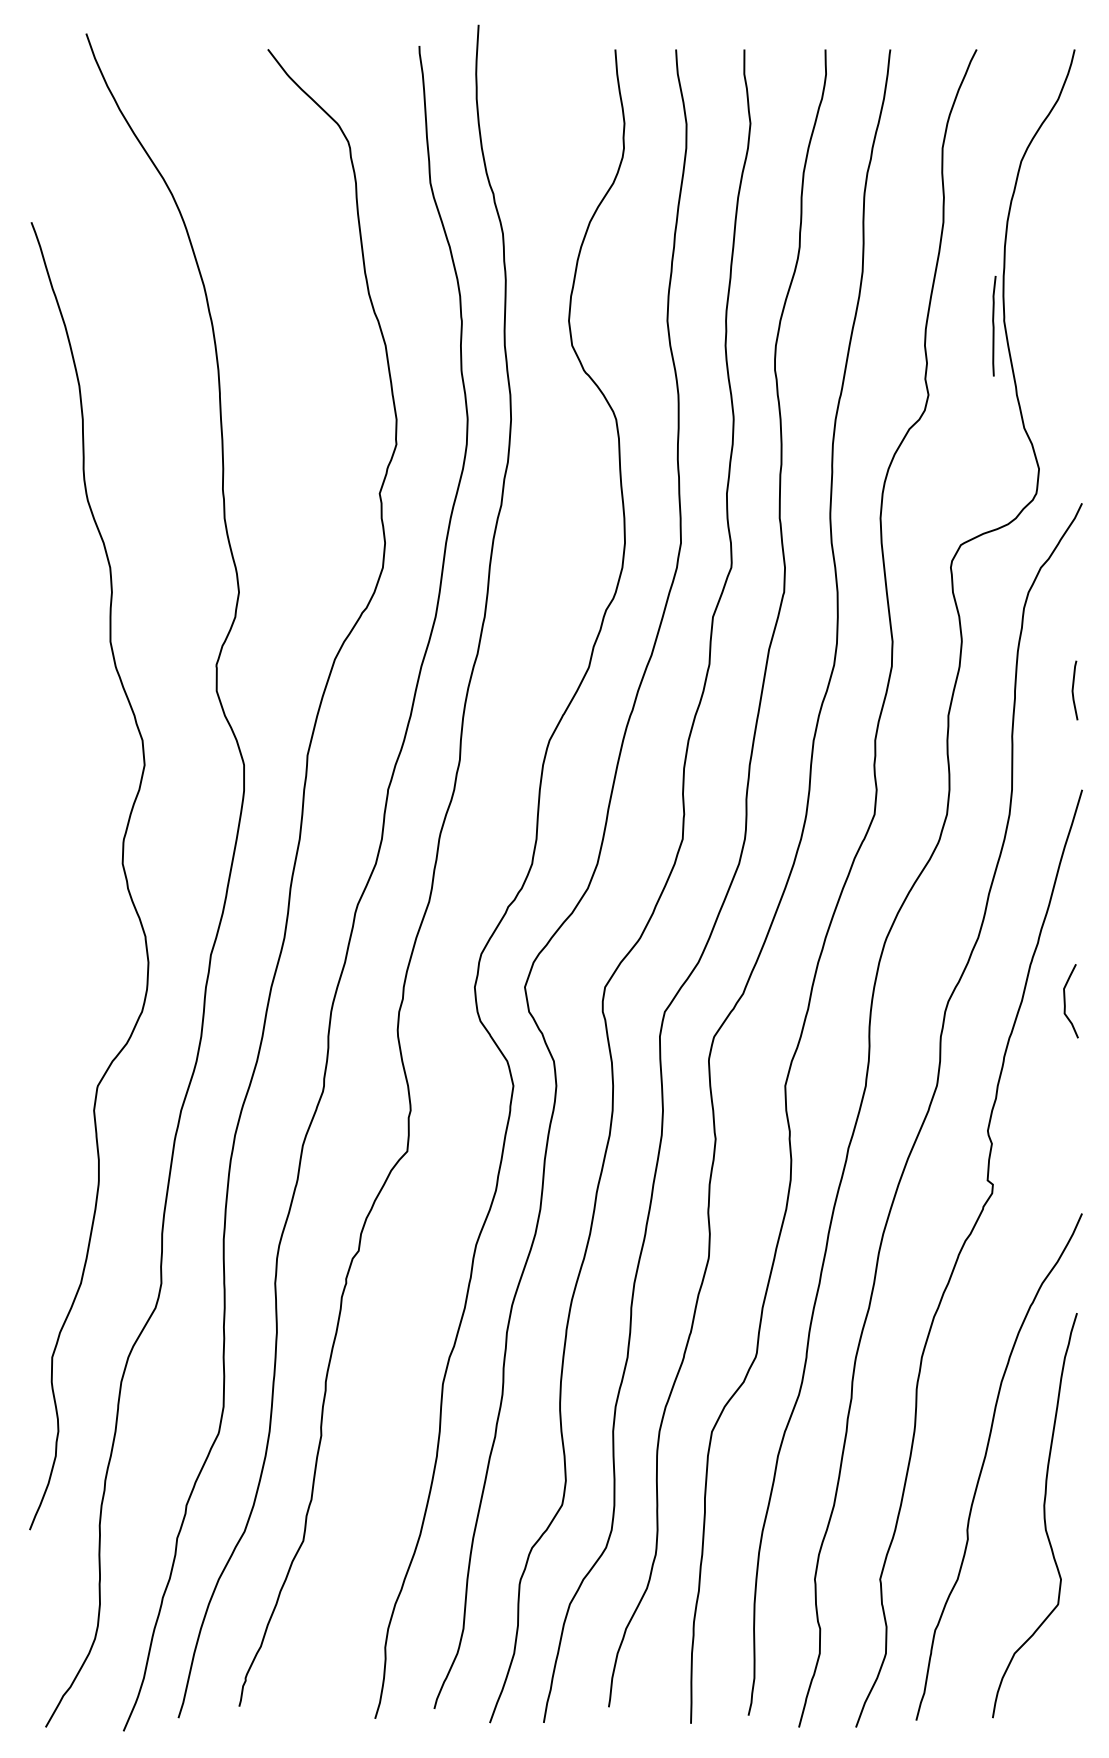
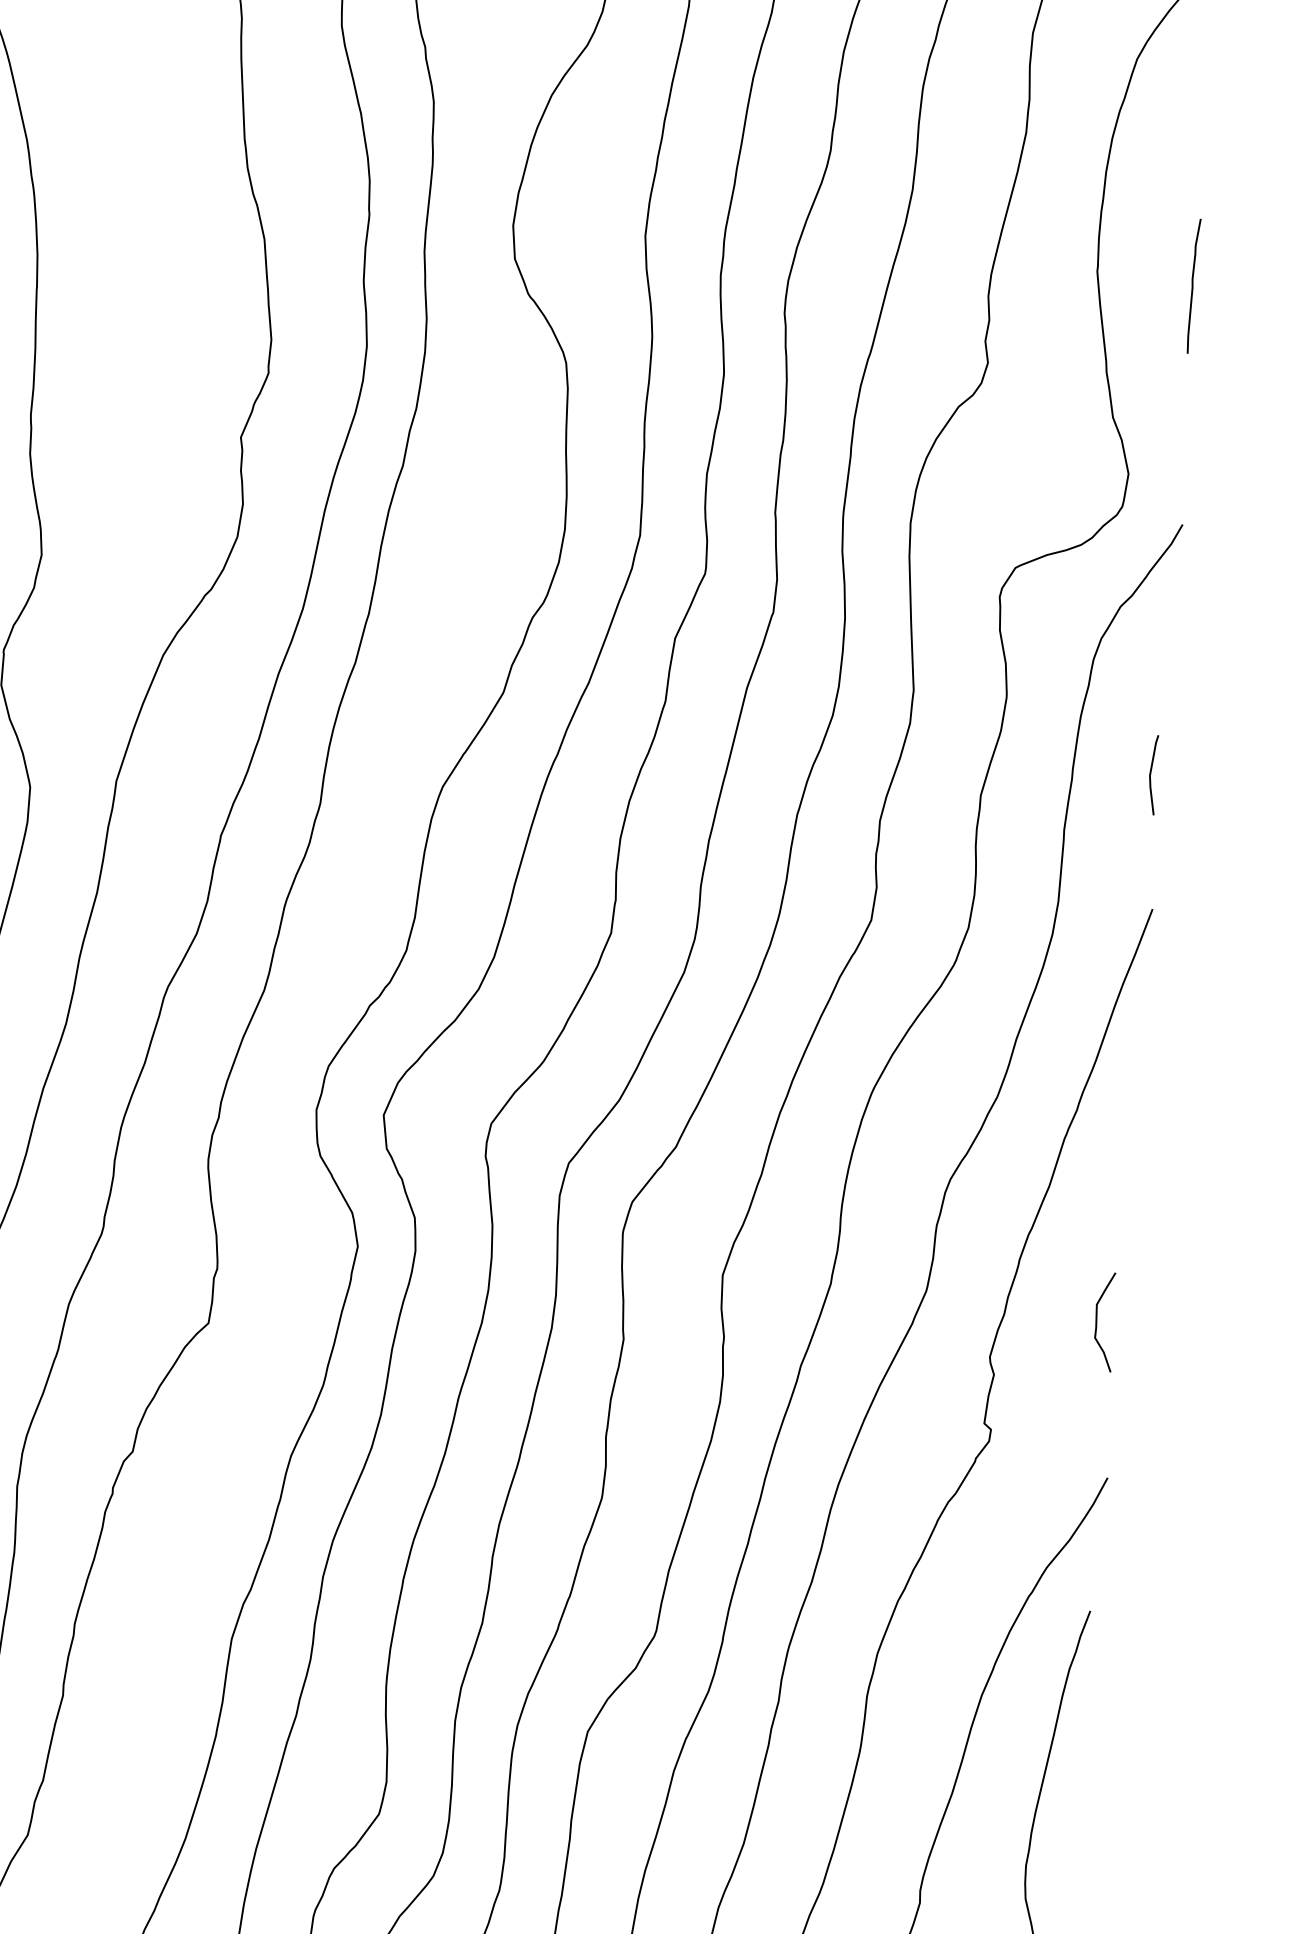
curve: (994, 325) -> (1193, 285), moved
curve: (1065, 1001) -> (1097, 1321), moved

